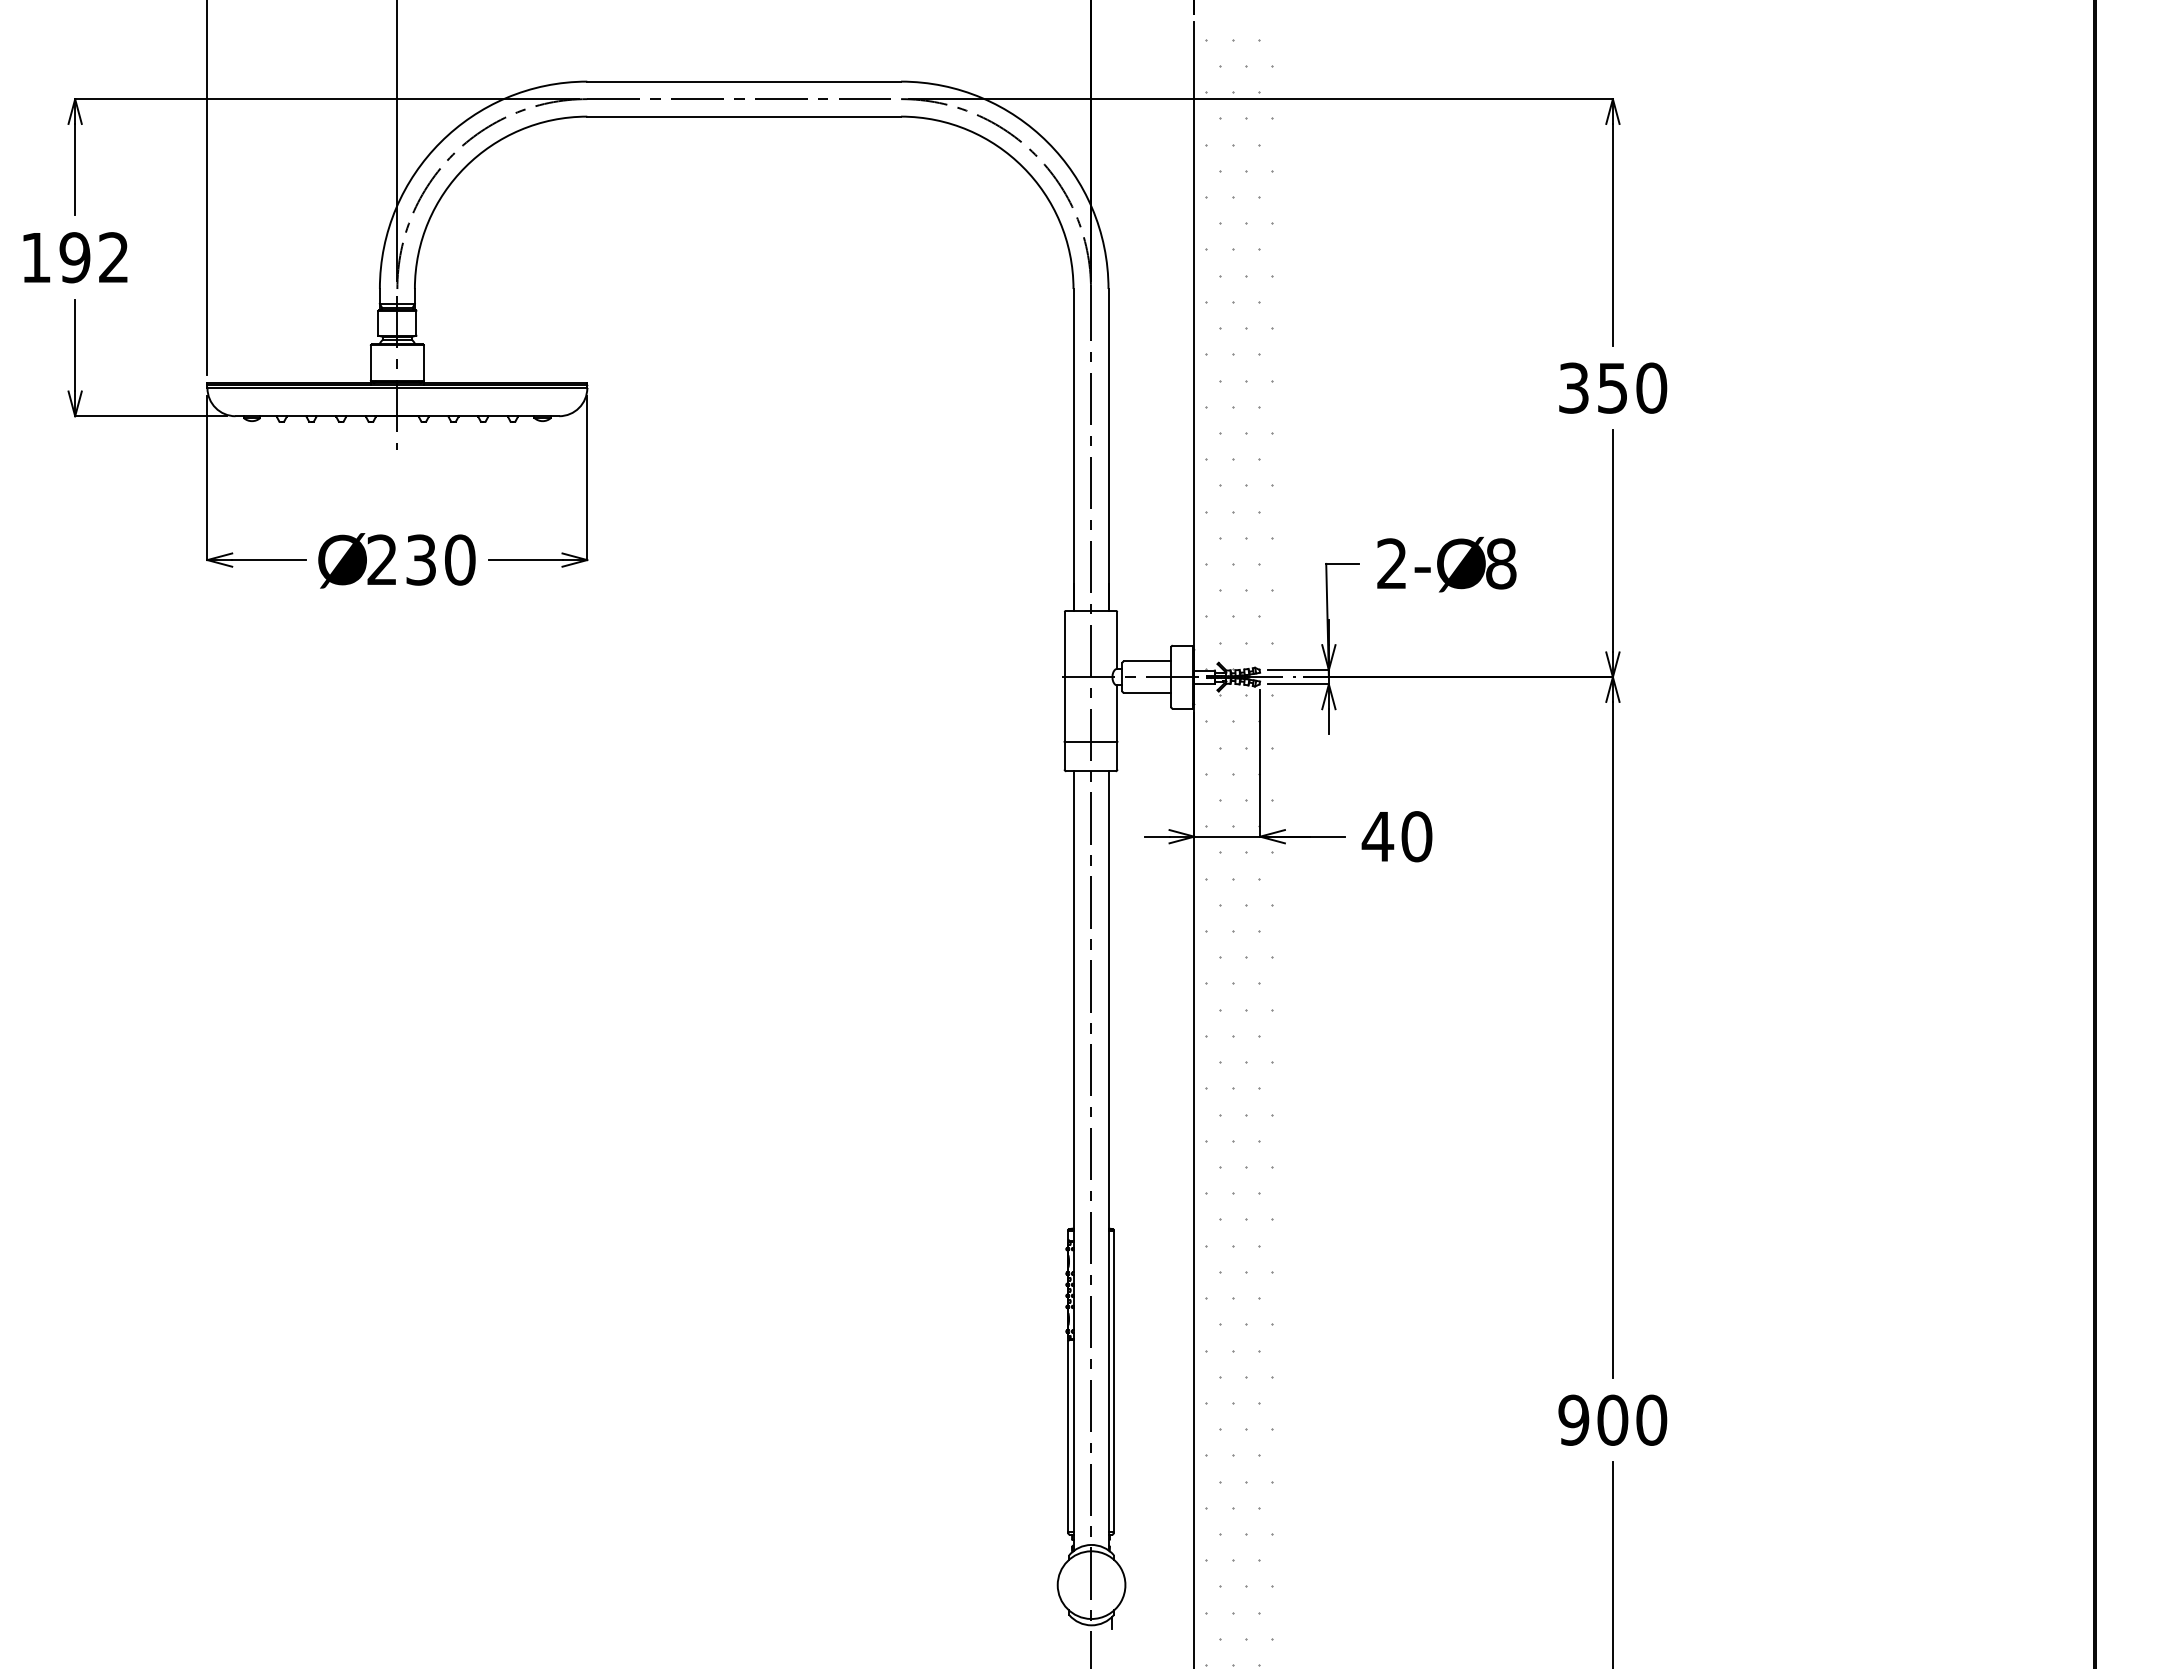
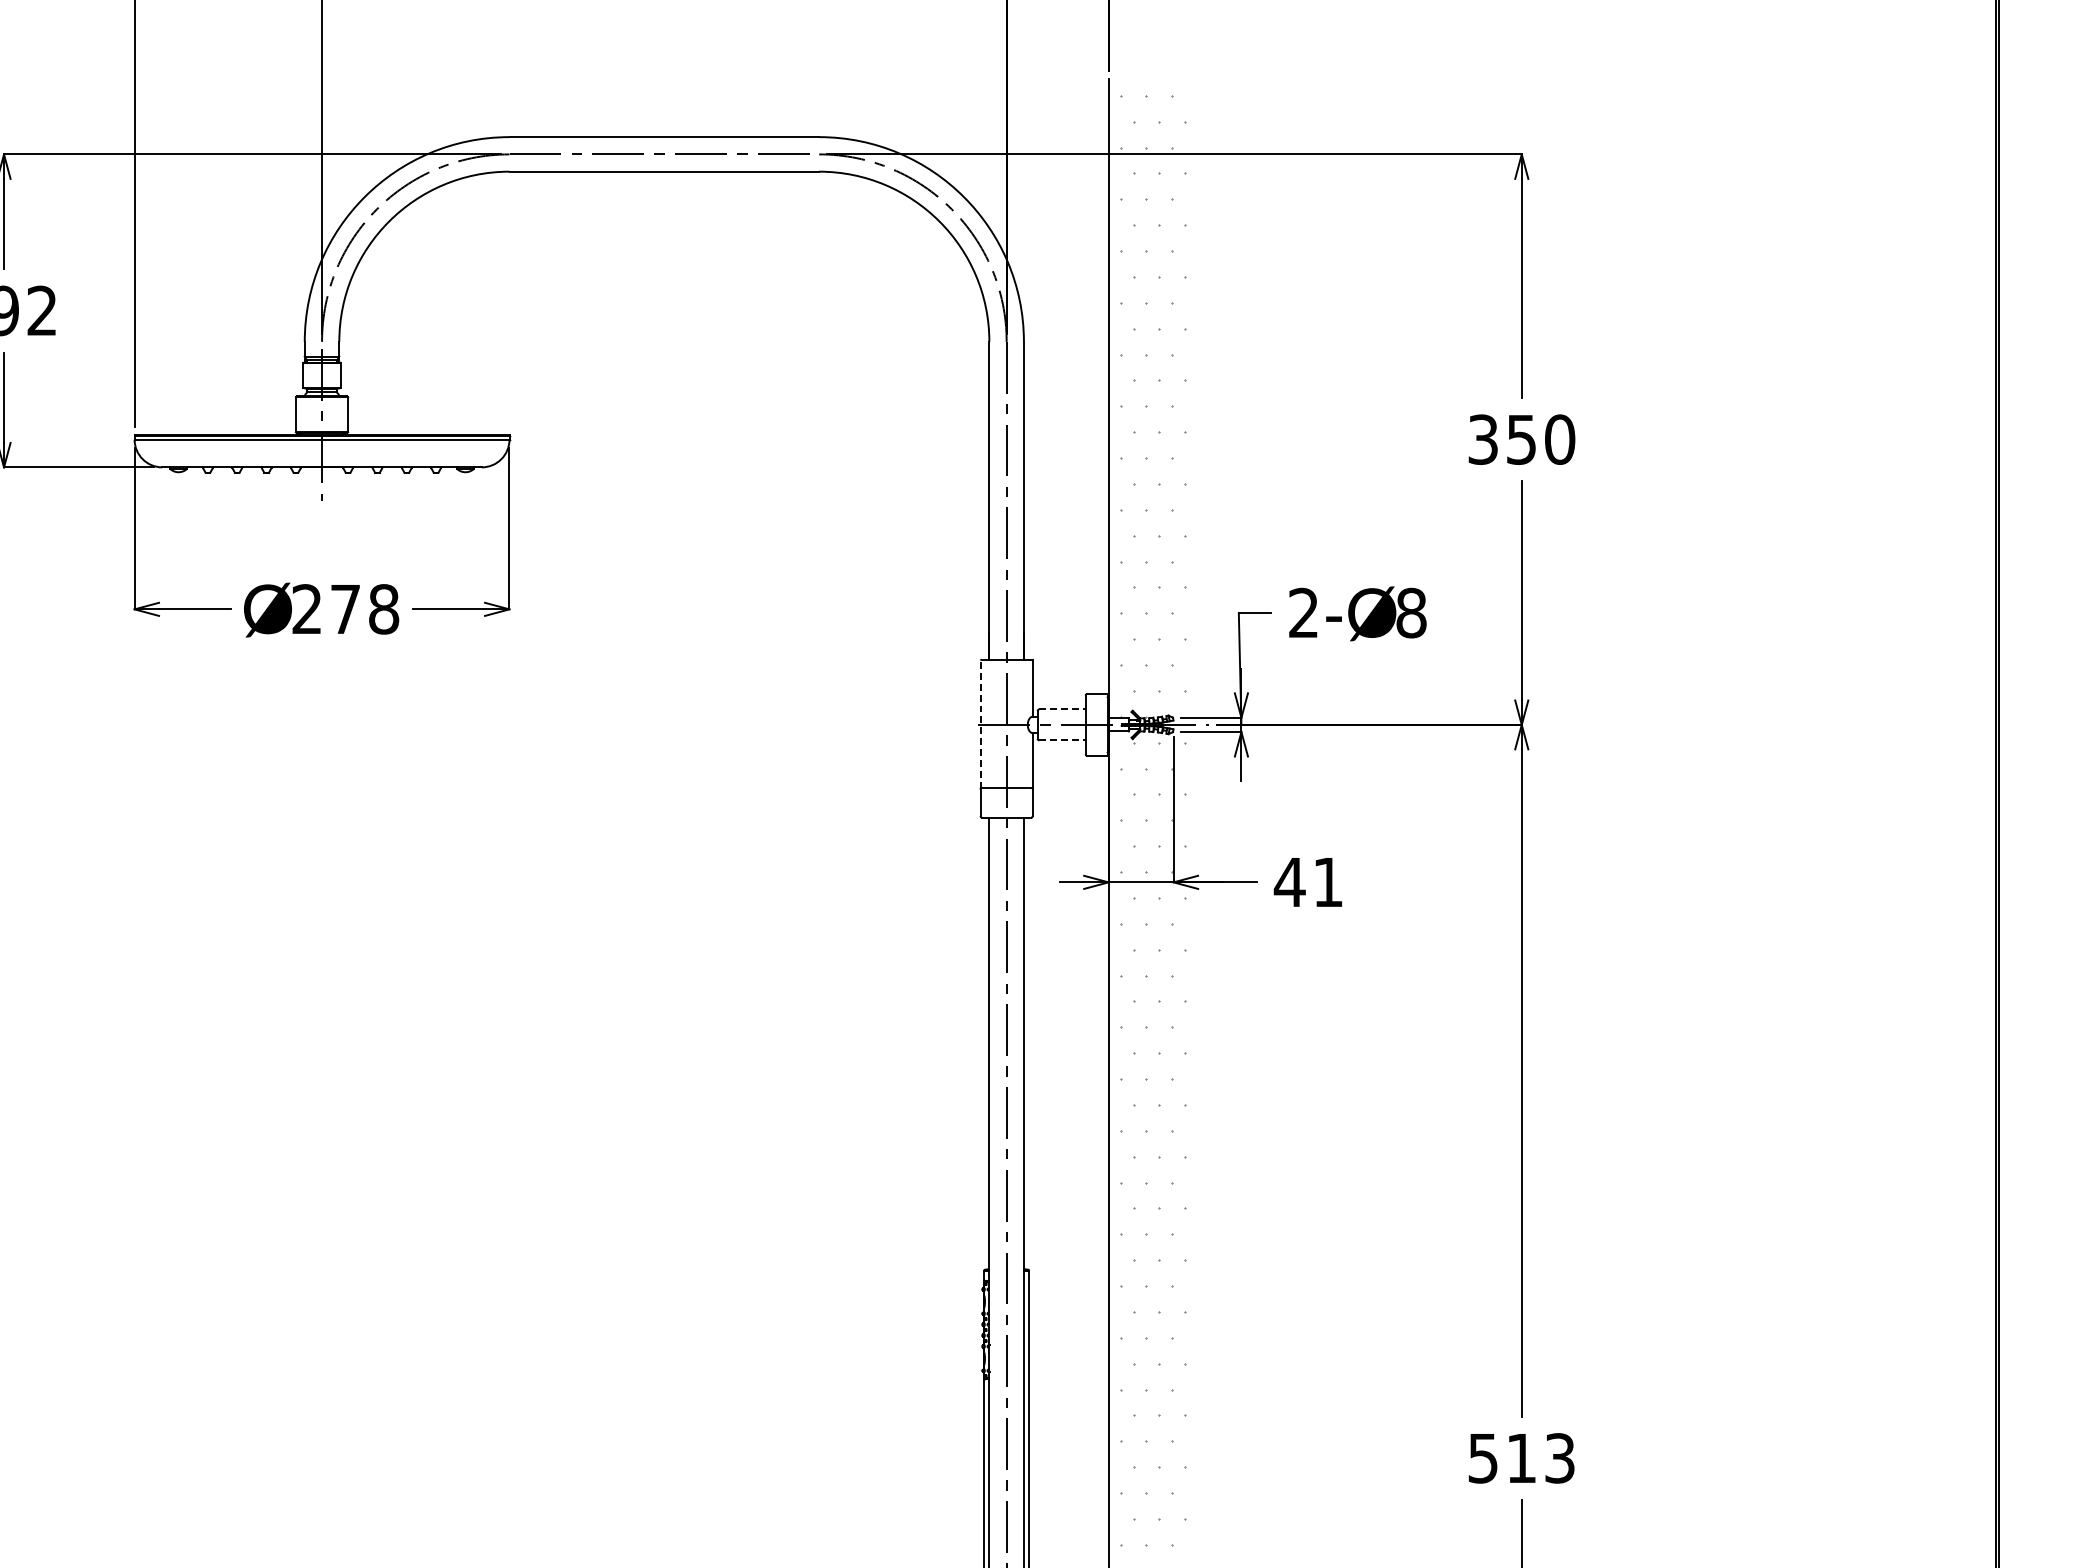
text: (440, 559) -> (364, 608), 230 -> 278
line: (1147, 661) -> (1062, 709), solid -> dashed
line: (1064, 676) -> (980, 724), solid -> dashed
line: (1147, 692) -> (1062, 740), solid -> dashed
text: (1416, 836) -> (1327, 882), 40 -> 41
text: (1612, 1419) -> (1521, 1457), 900 -> 513

